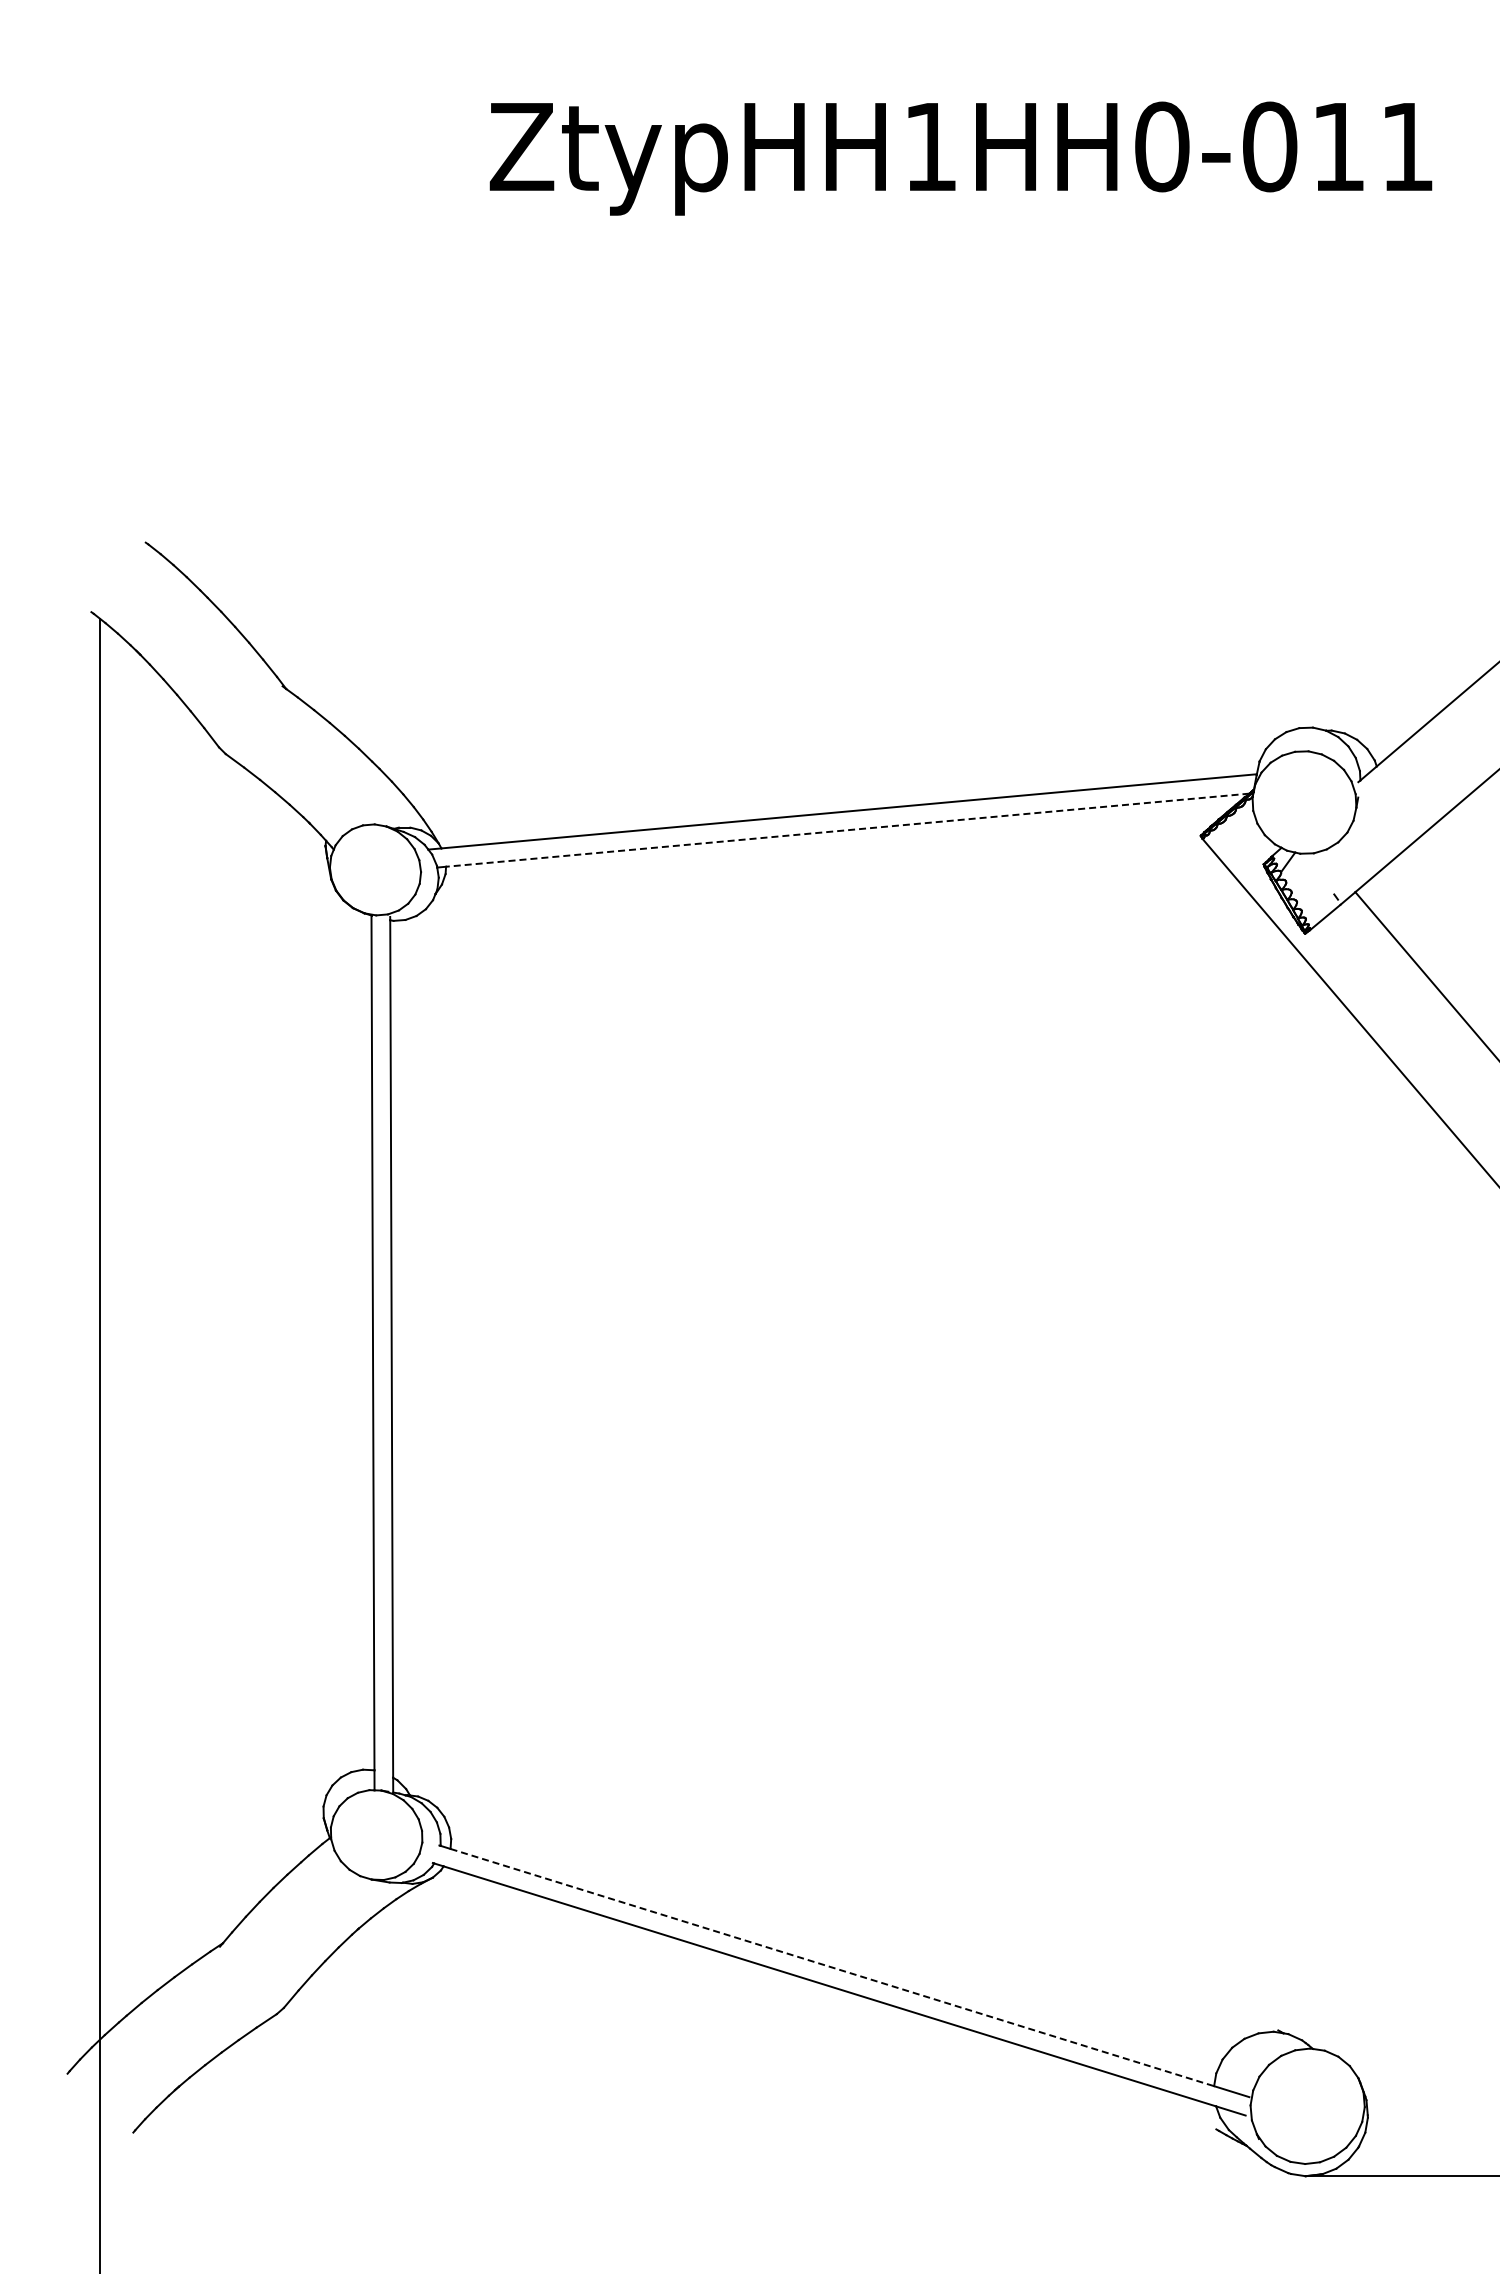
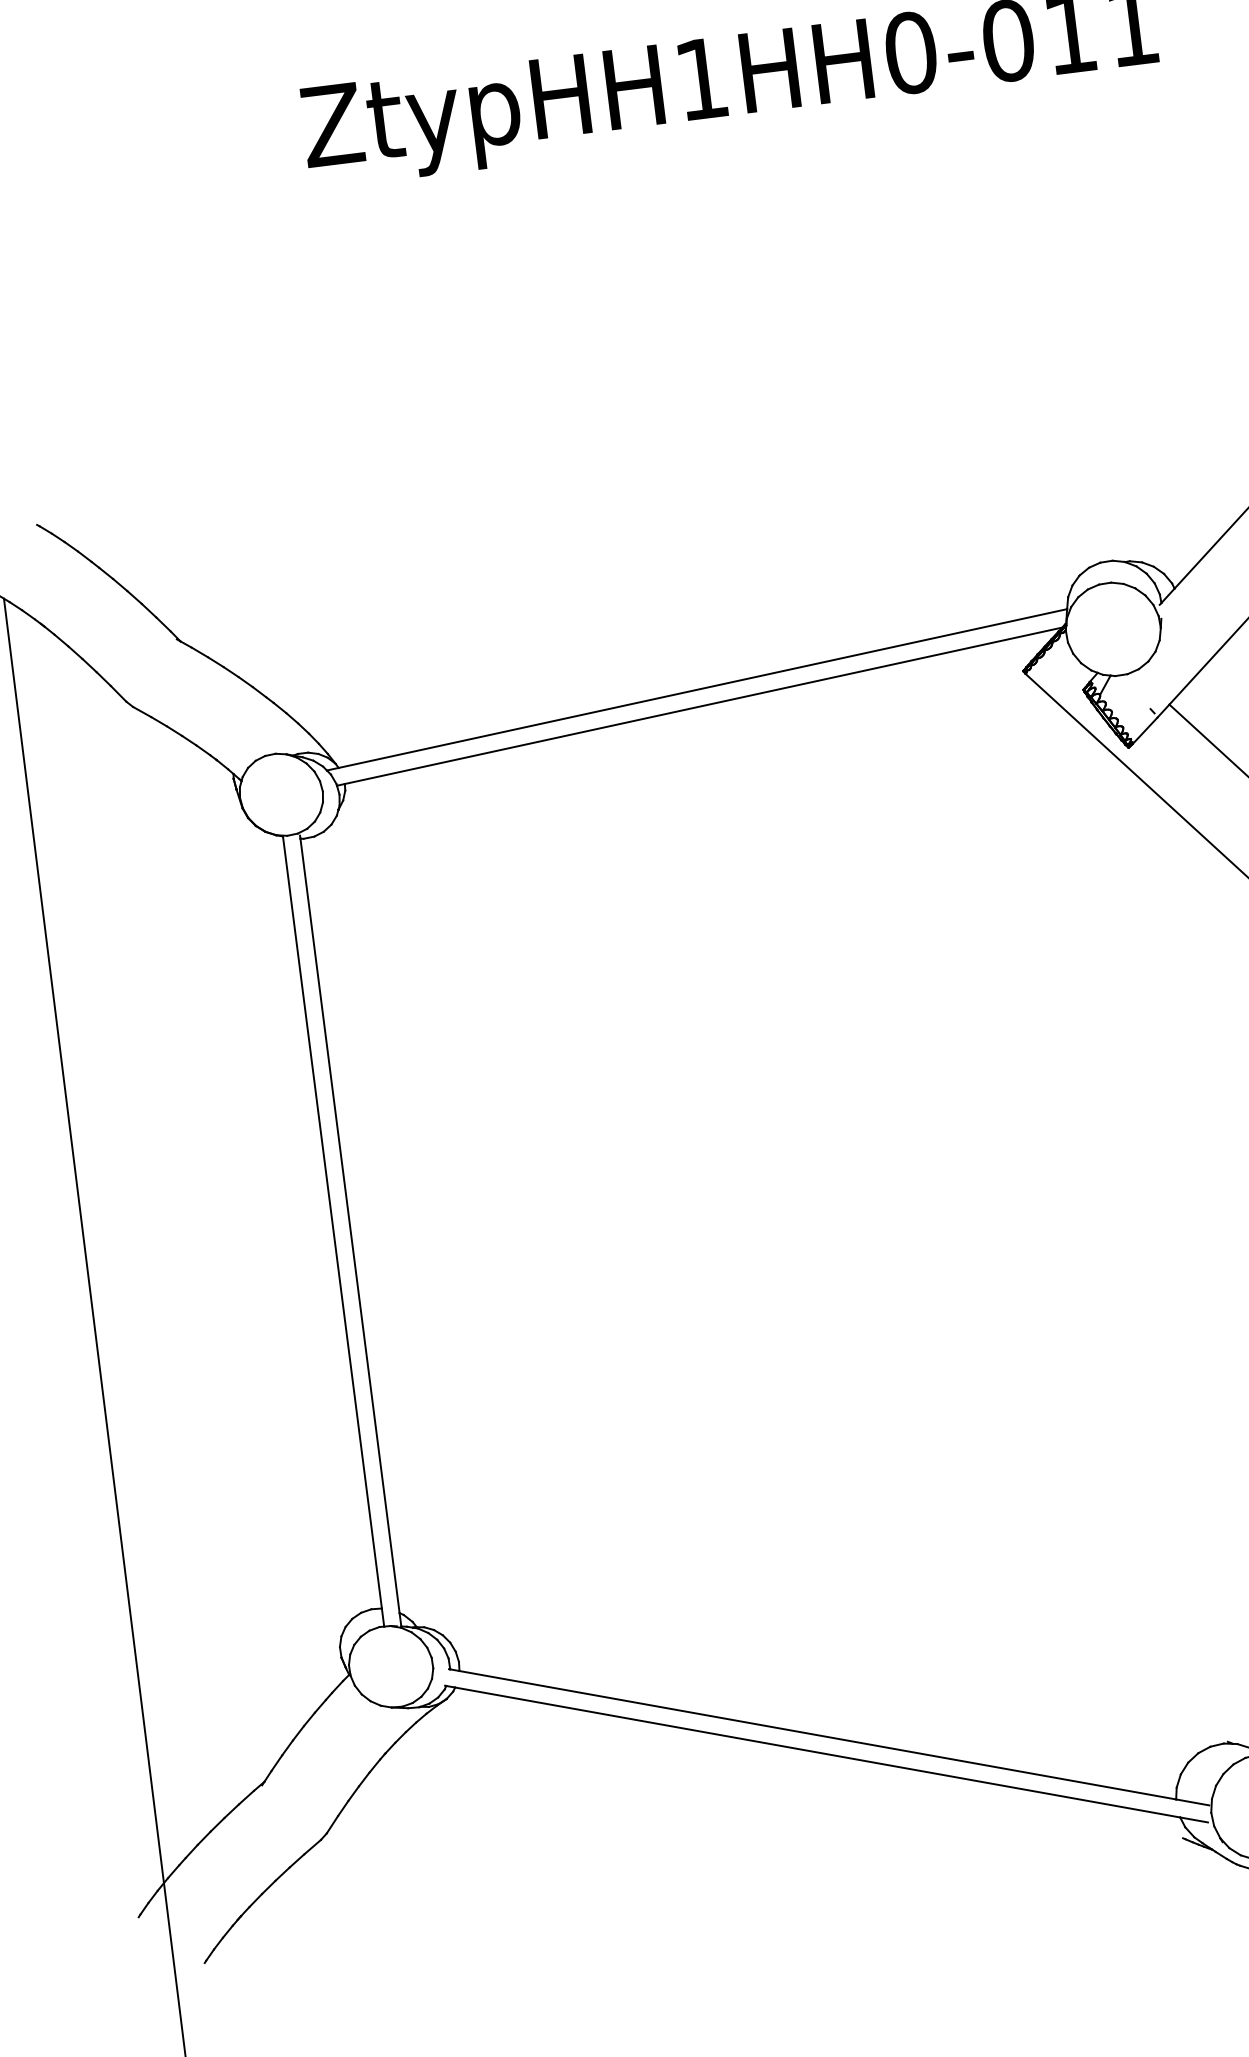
line: (847, 830) -> (703, 706), dashed -> solid
line: (832, 1967) -> (817, 1735), dashed -> solid

